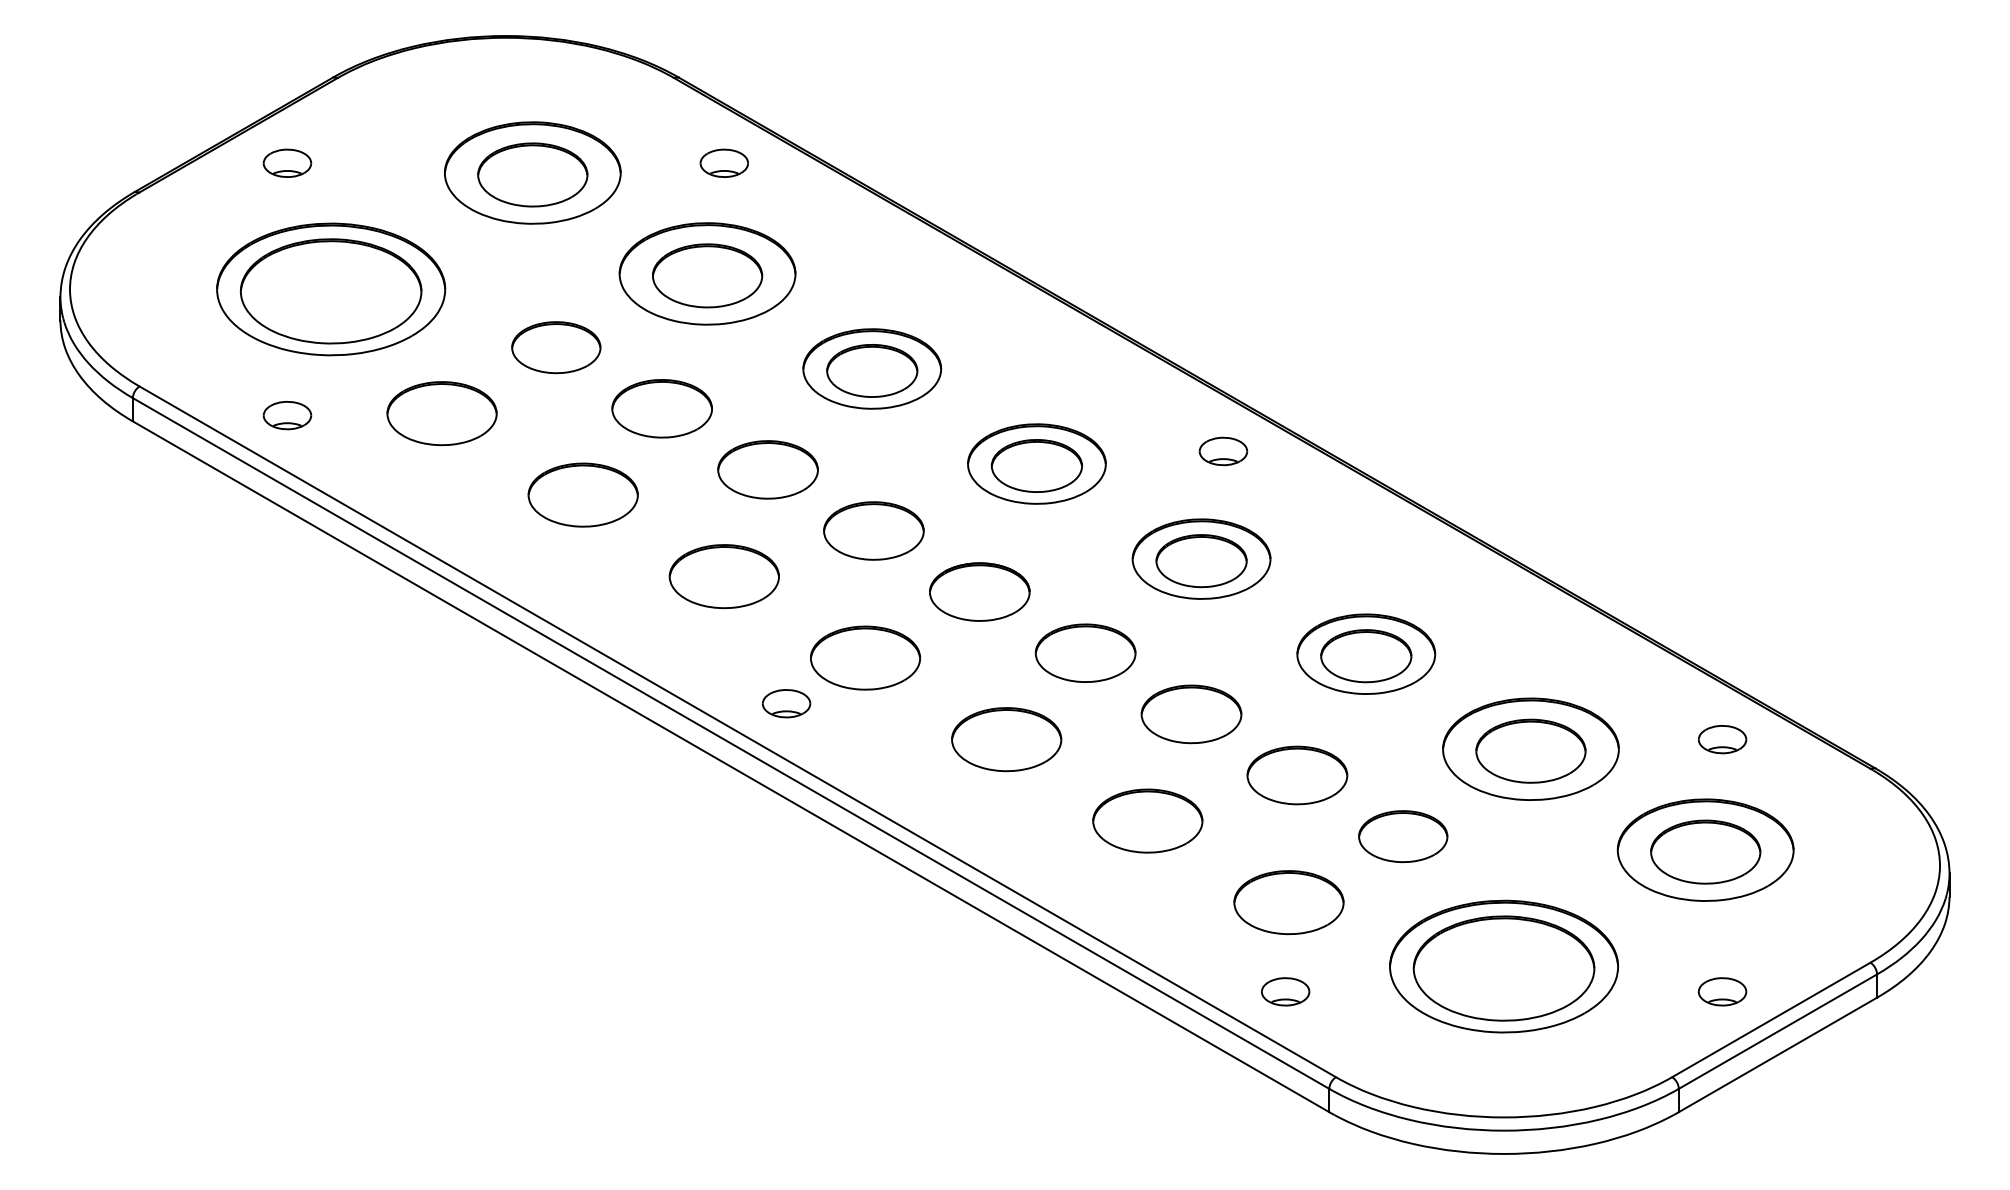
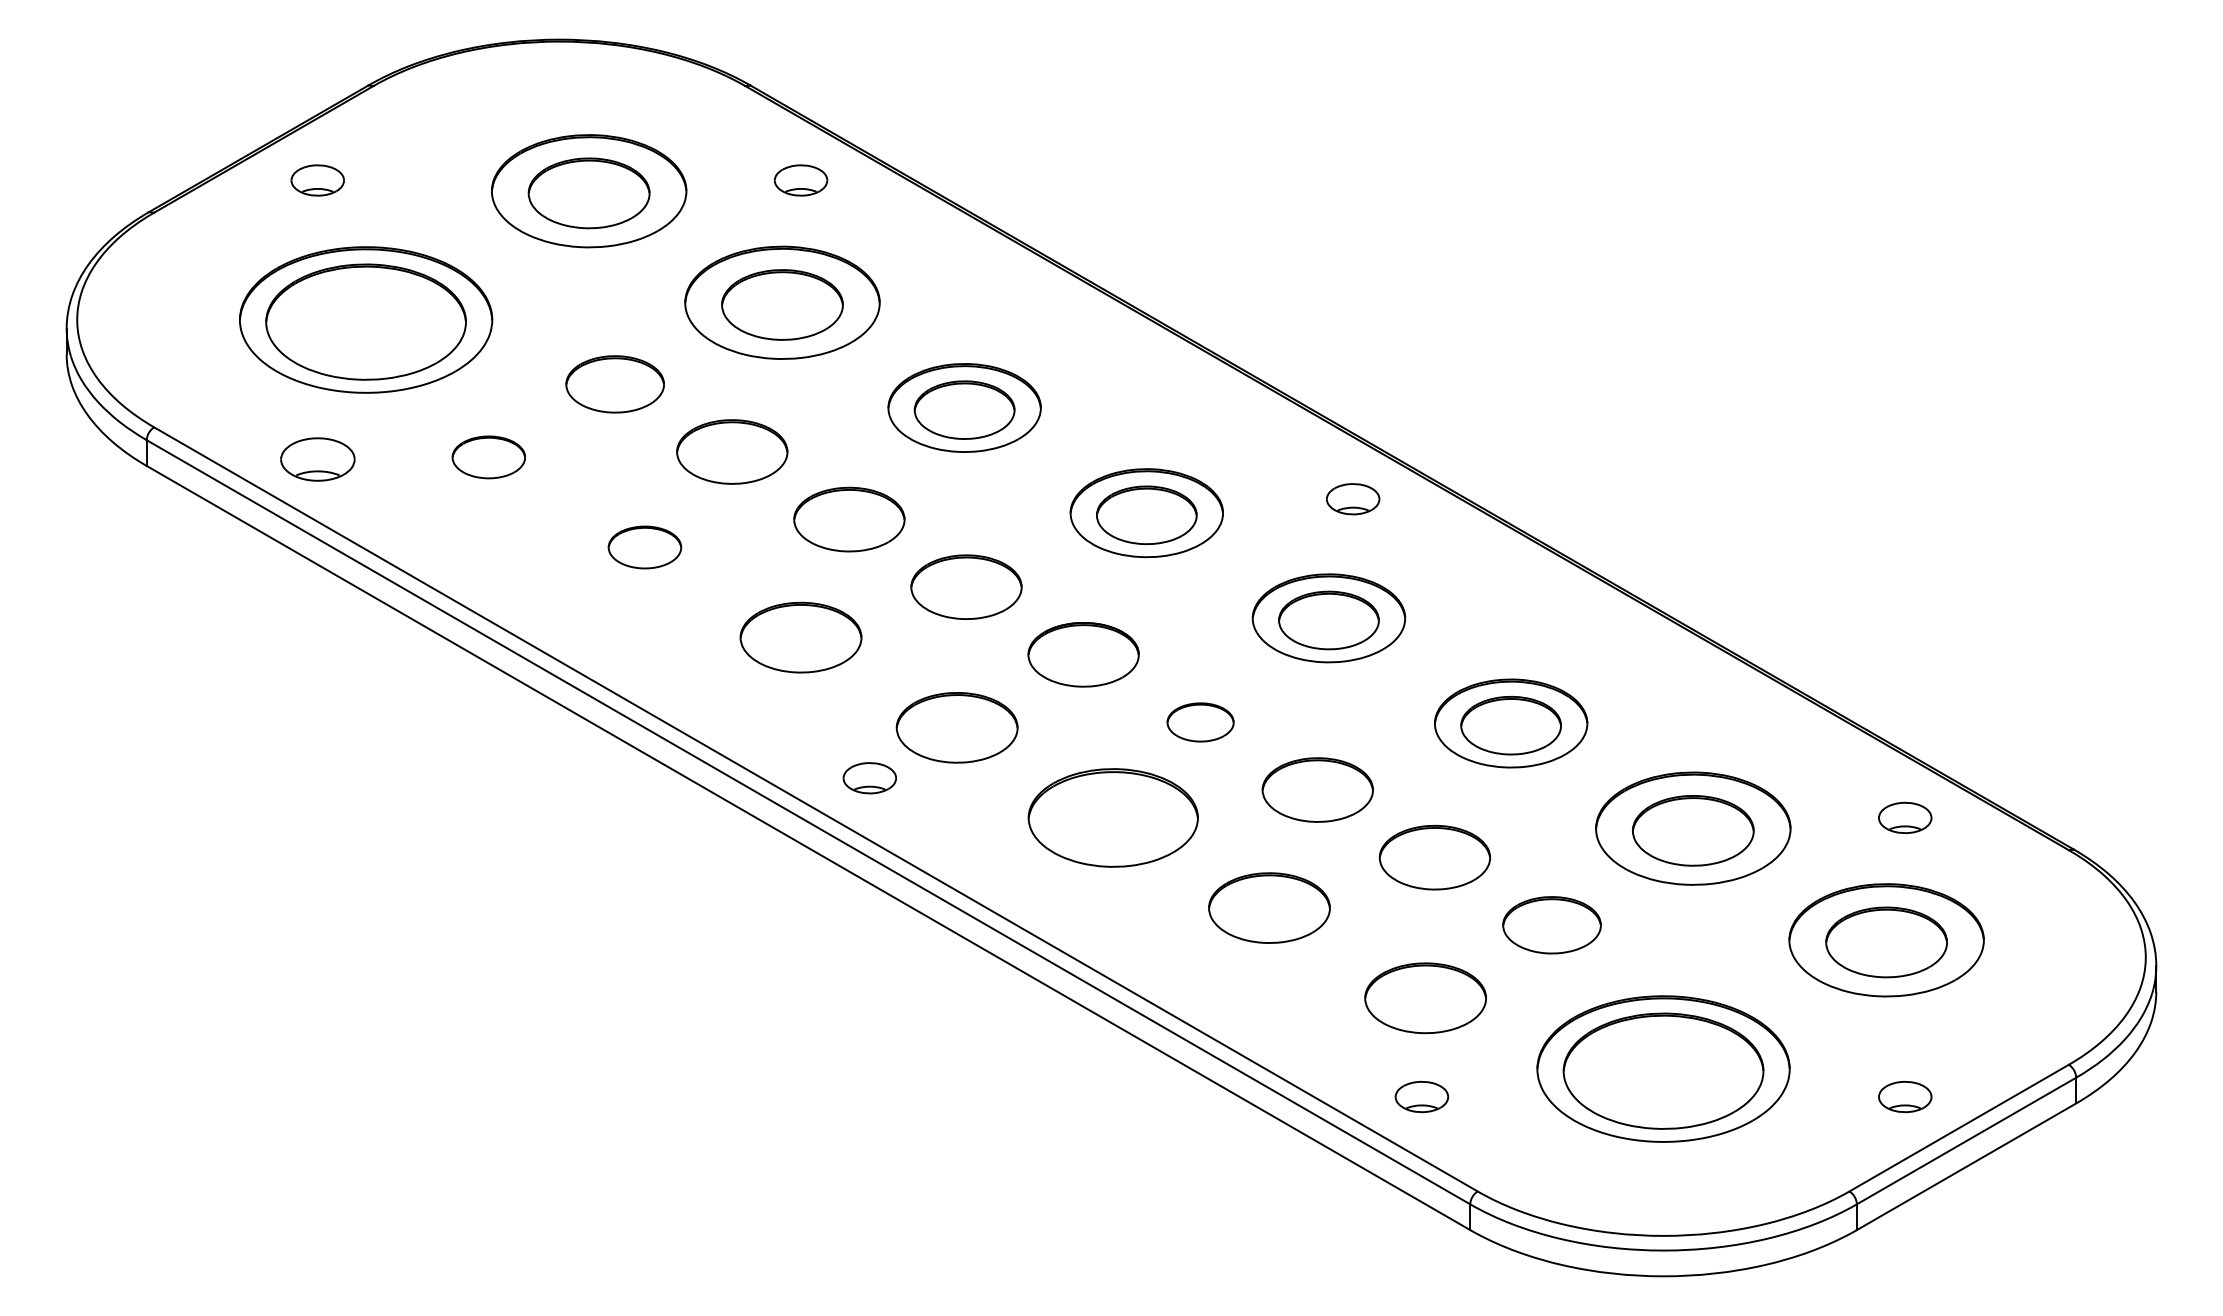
part: (441, 413) -> (488, 457), size x0.6
part: (287, 415) -> (317, 459), size x1.4
part: (582, 495) -> (644, 547), size x0.6
part: (1085, 653) -> (1200, 722), size x0.6
part: (1006, 739) -> (1113, 817), size x1.4

